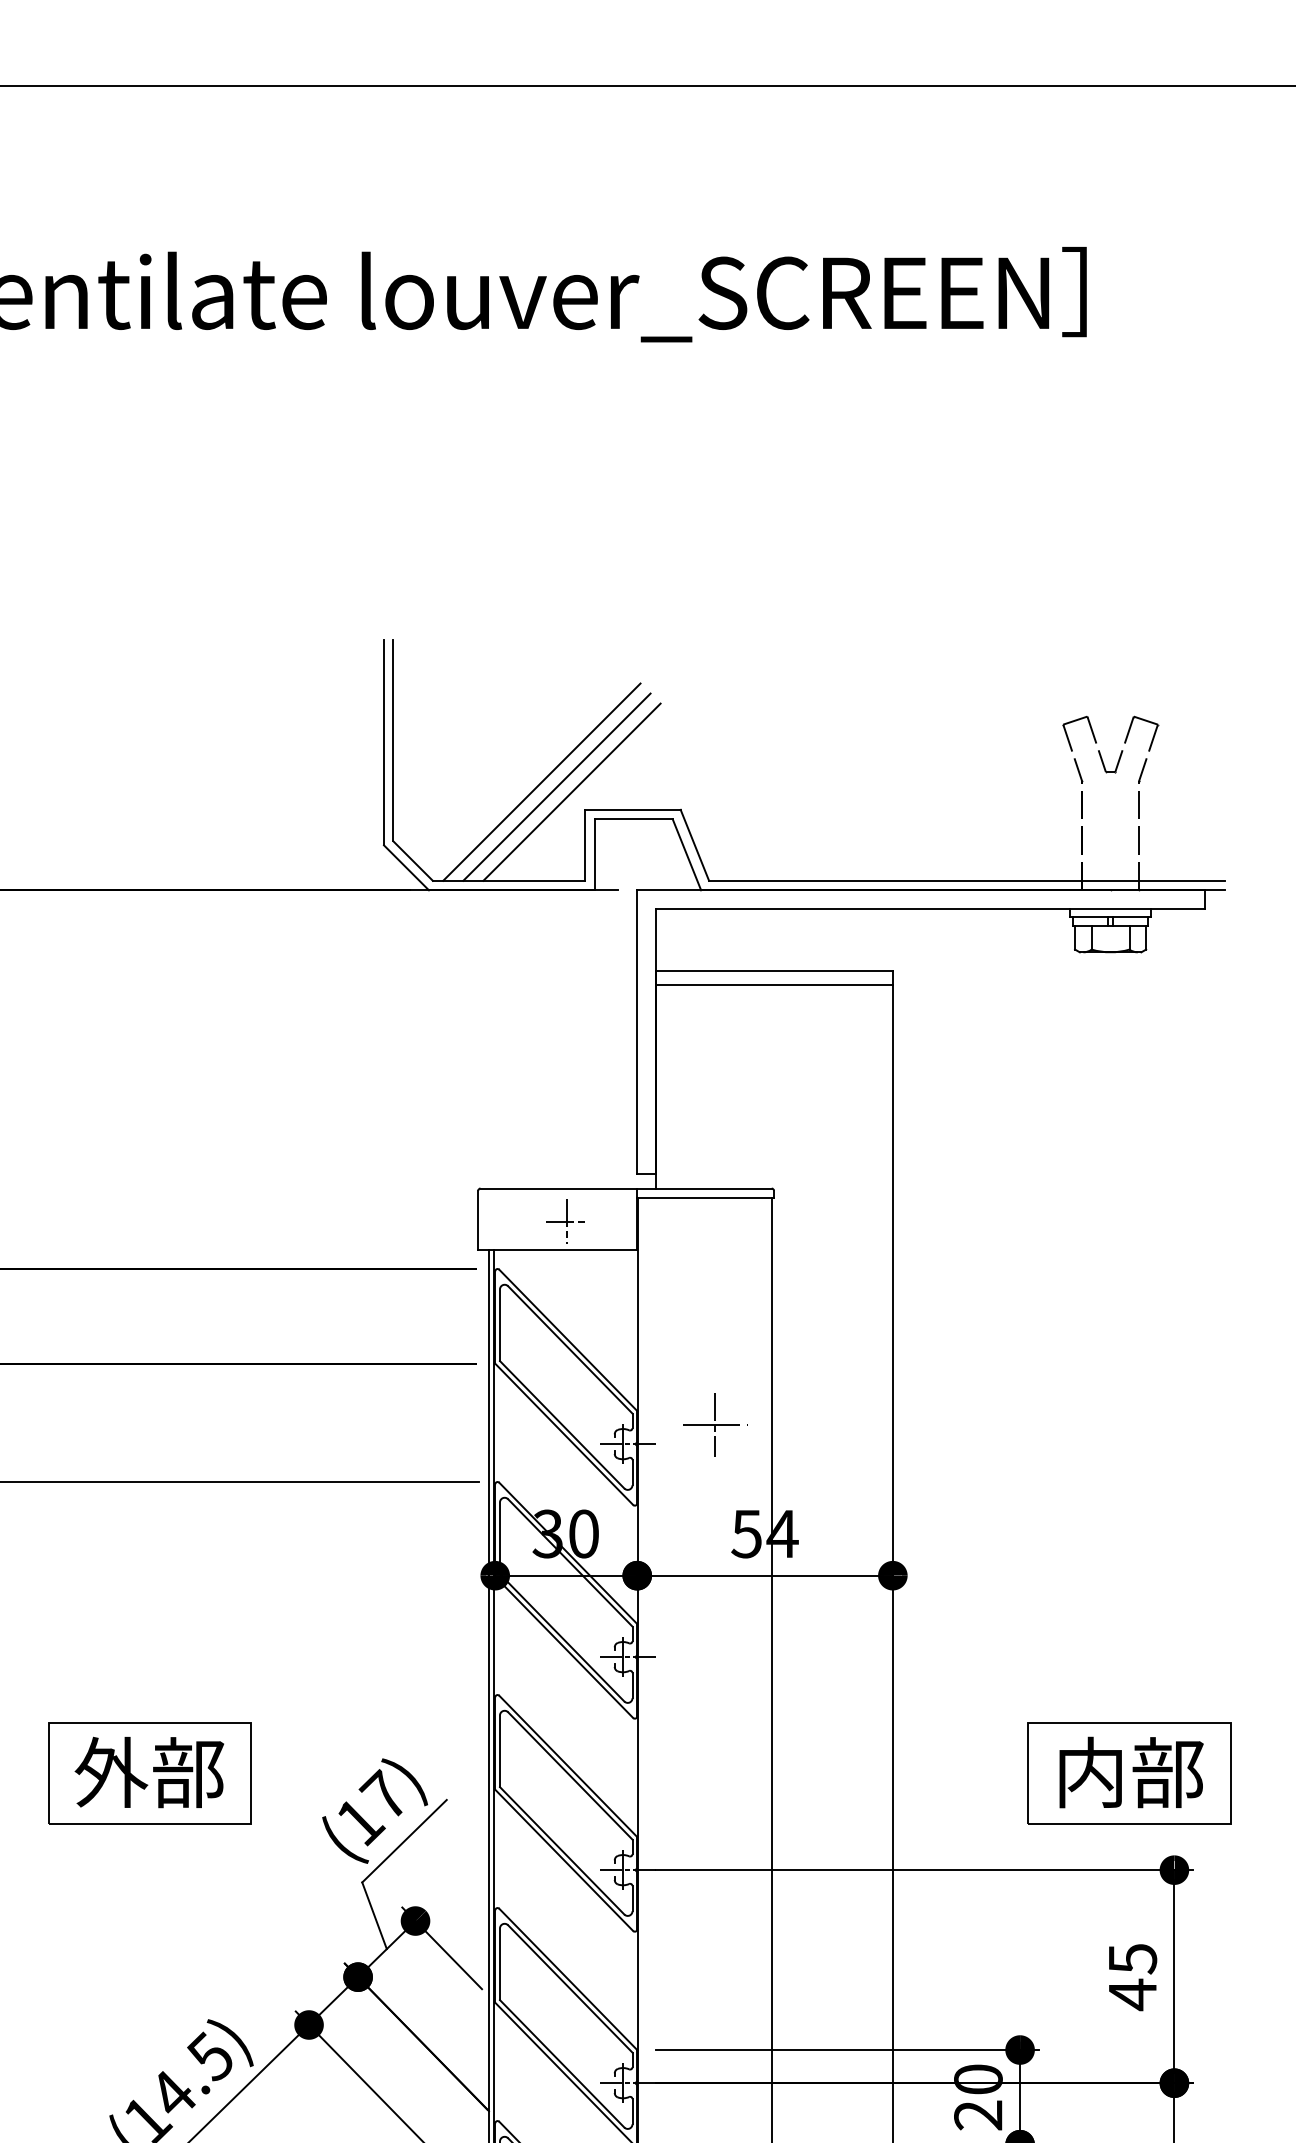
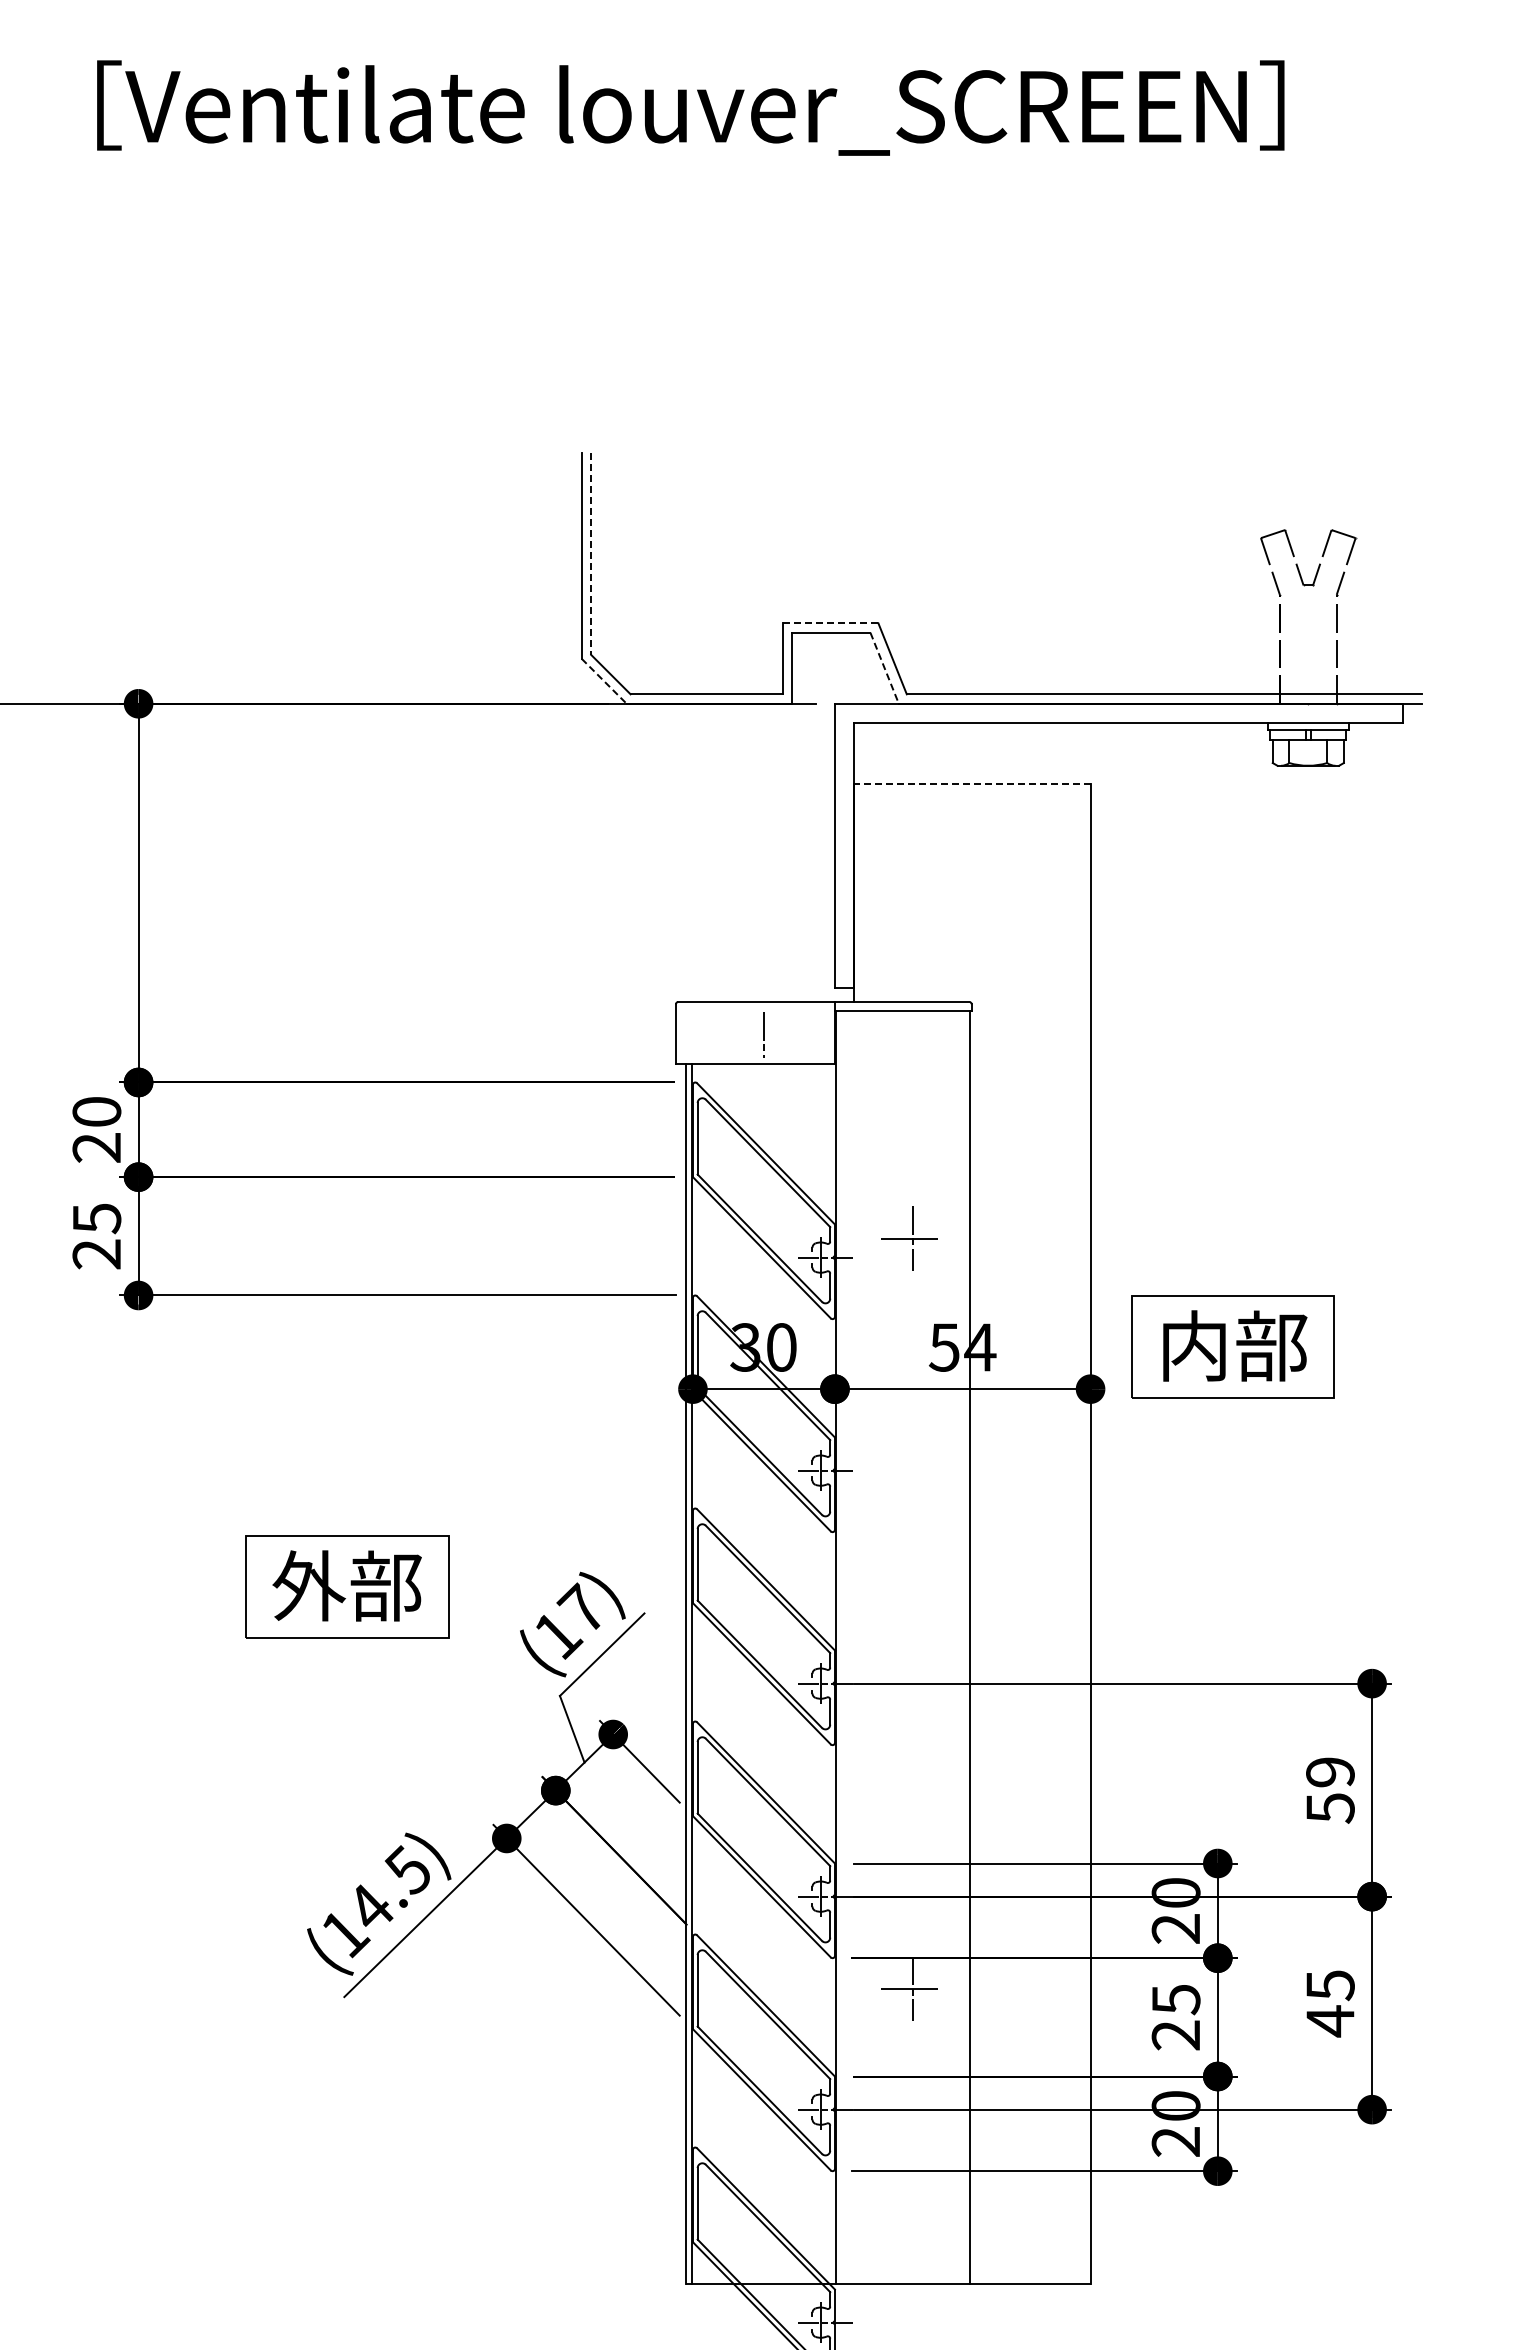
line: (393, 740) -> (591, 553), solid -> dashed
line: (541, 782) -> (739, 595), removed
line: (556, 787) -> (754, 600), removed
line: (571, 792) -> (769, 605), removed
line: (632, 810) -> (830, 623), solid -> dashed
line: (686, 855) -> (884, 668), solid -> dashed
line: (406, 868) -> (604, 681), solid -> dashed
line: (773, 971) -> (971, 784), solid -> dashed
line: (773, 985) -> (971, 798), removed
line: (565, 1222) -> (763, 1035), removed
part: (1128, 1773) -> (1232, 1346), moved
text: (1132, 1977) -> (1330, 1790), 45 -> 59

